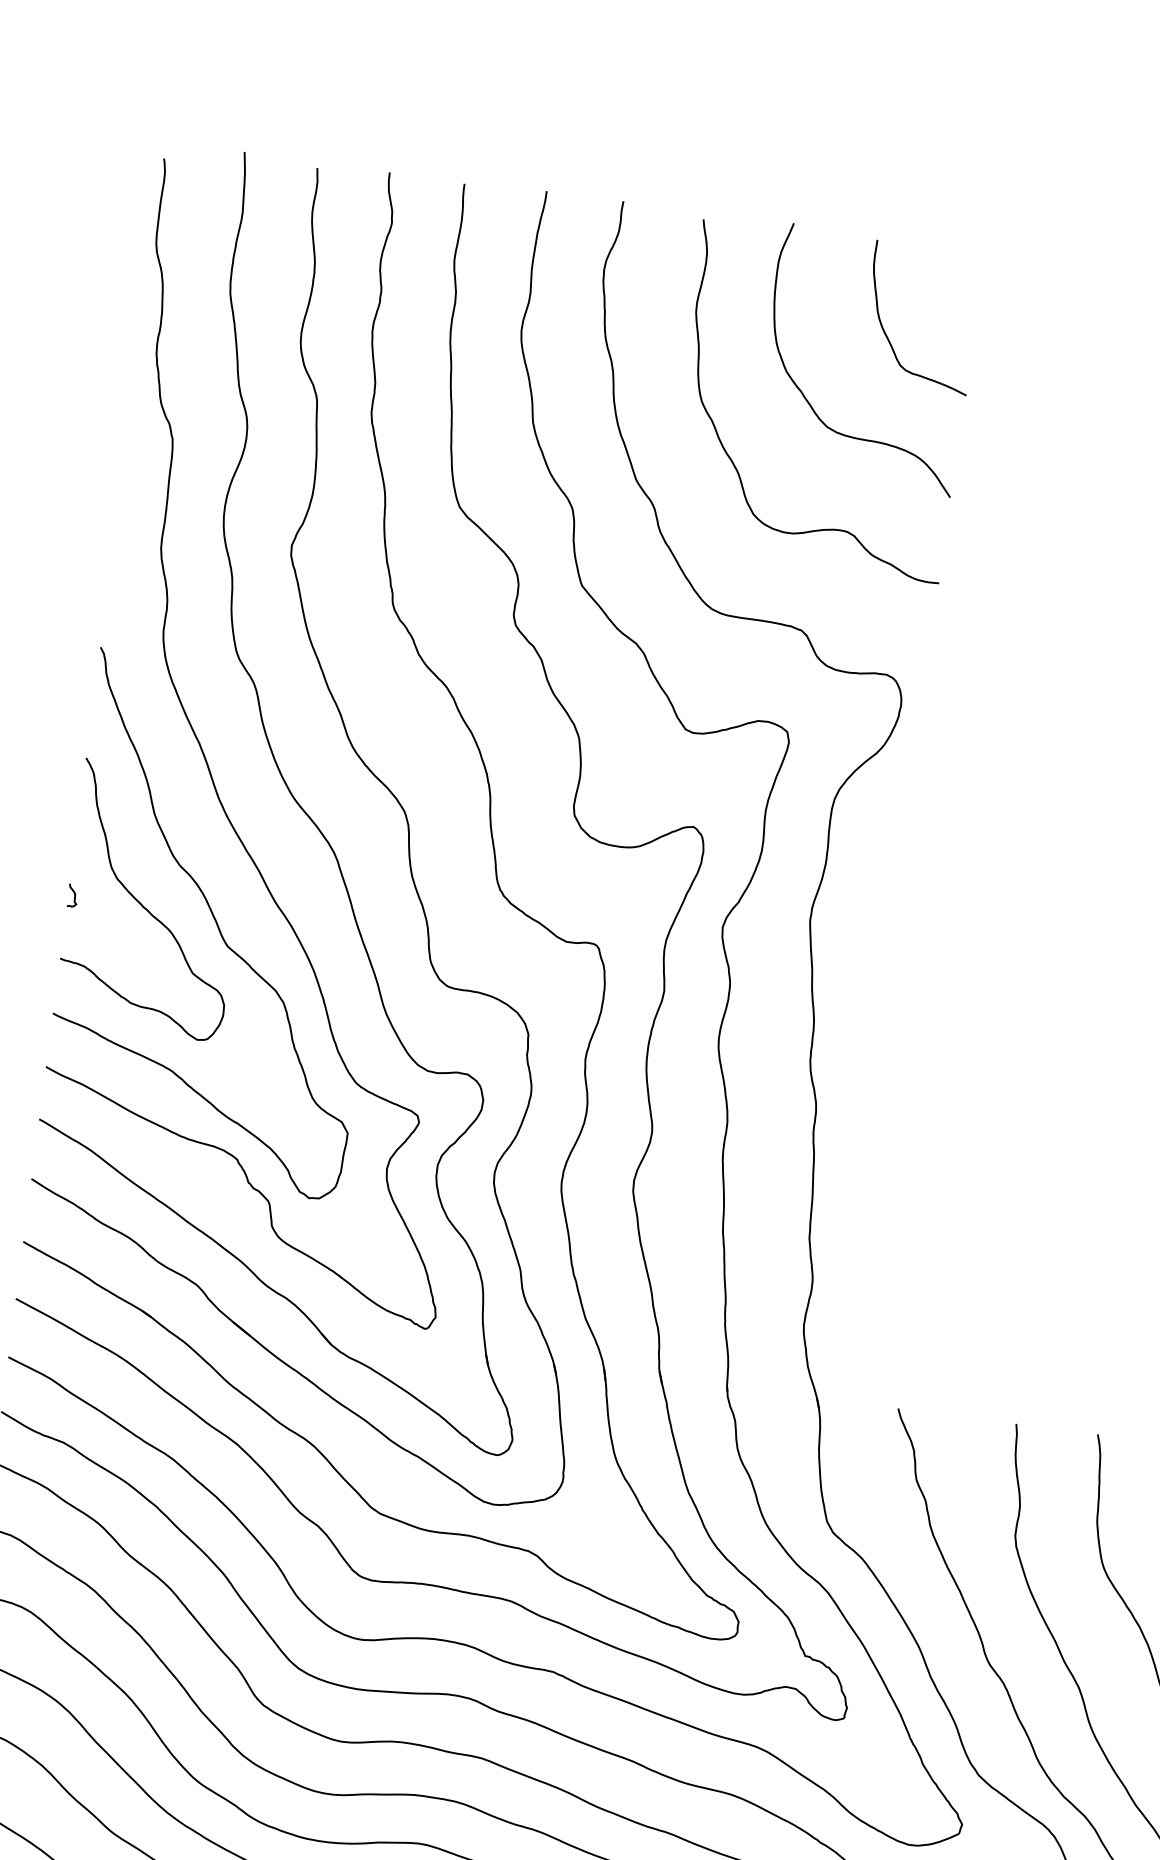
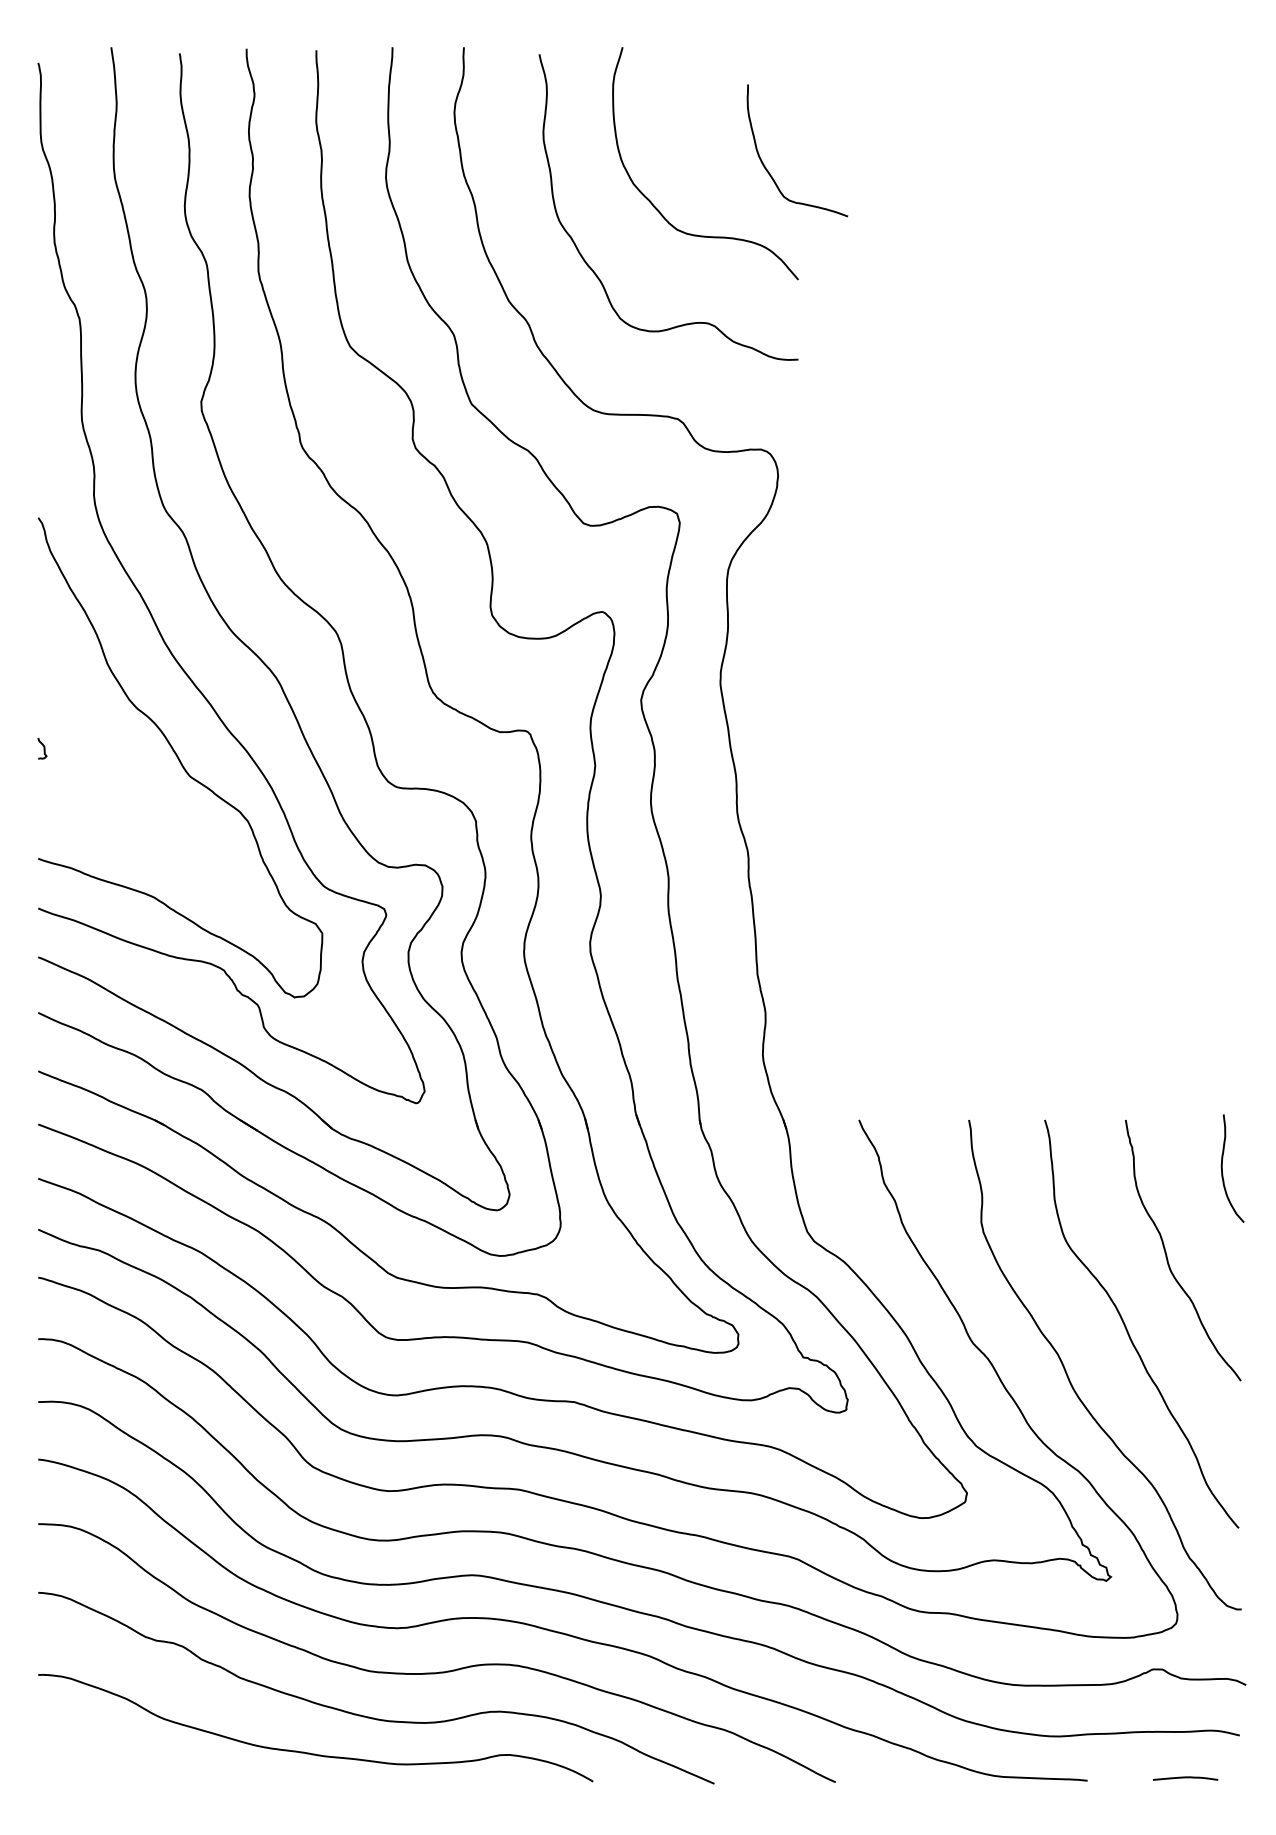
curve: (887, 335) -> (768, 170), moved
curve: (145, 907) -> (110, 750), removed

